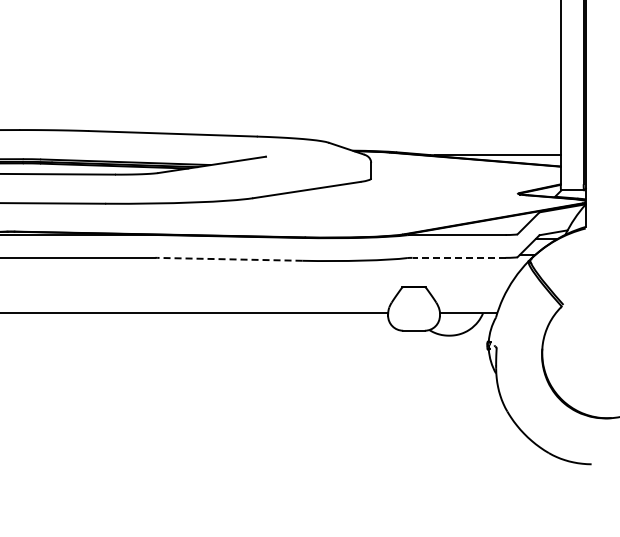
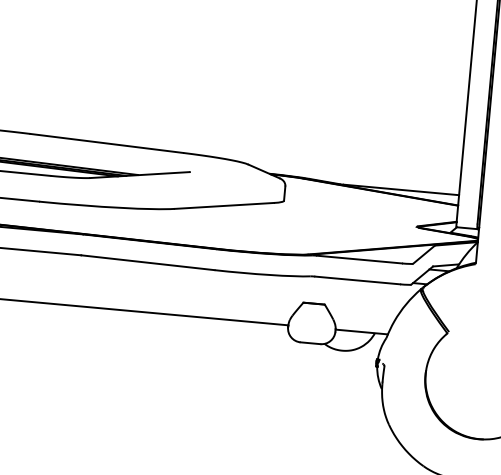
line: (458, 257) -> (357, 280), dashed -> solid
line: (229, 259) -> (147, 262), dashed -> solid

